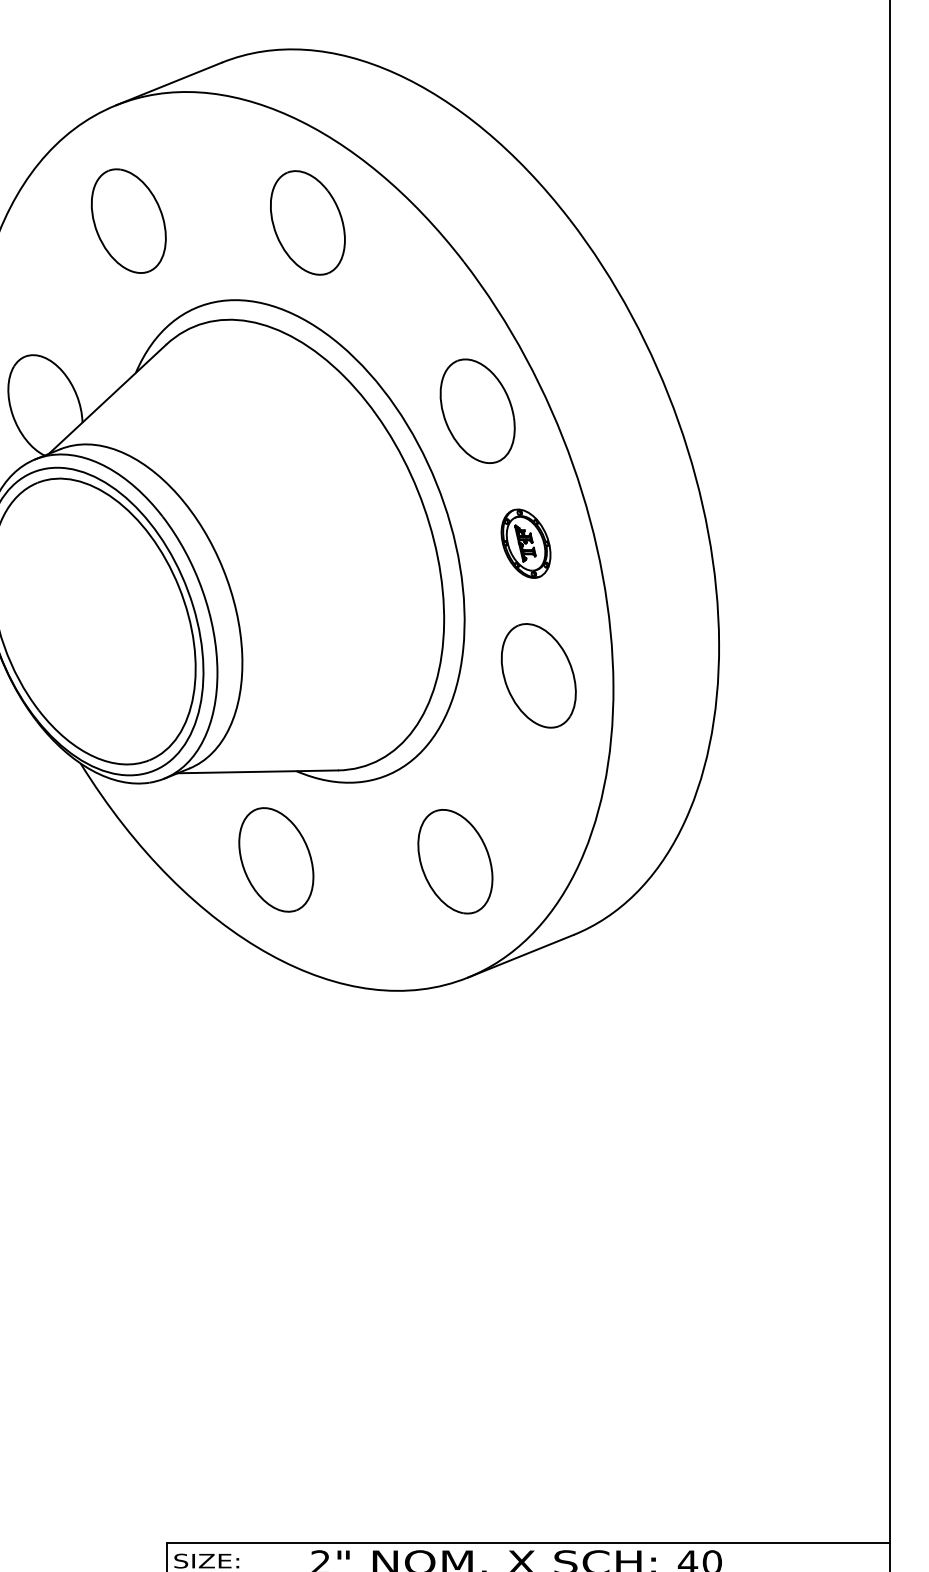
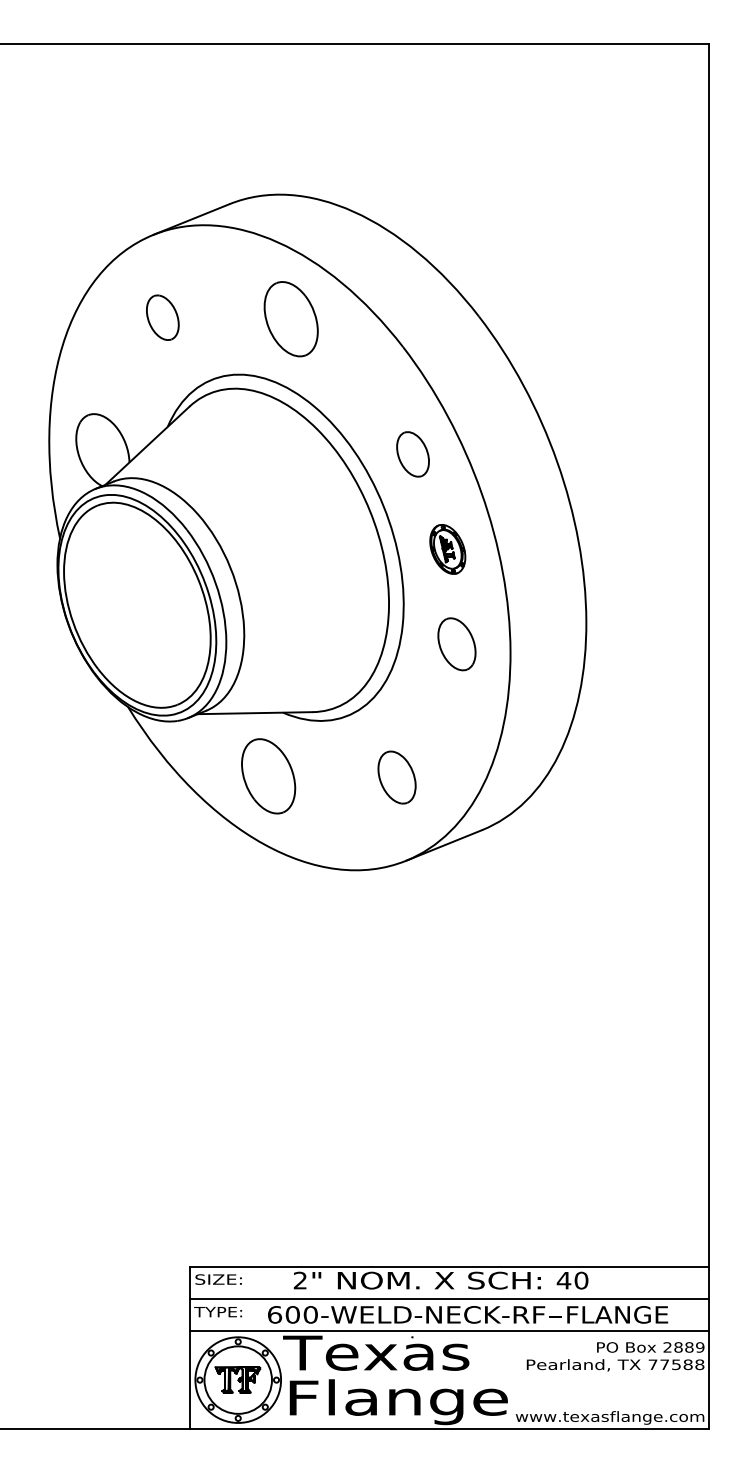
part: (128, 220) -> (162, 317), size x0.6
part: (476, 411) -> (412, 454), size x0.6
part: (538, 676) -> (456, 644), size x0.7
part: (454, 861) -> (396, 777), size x0.7

